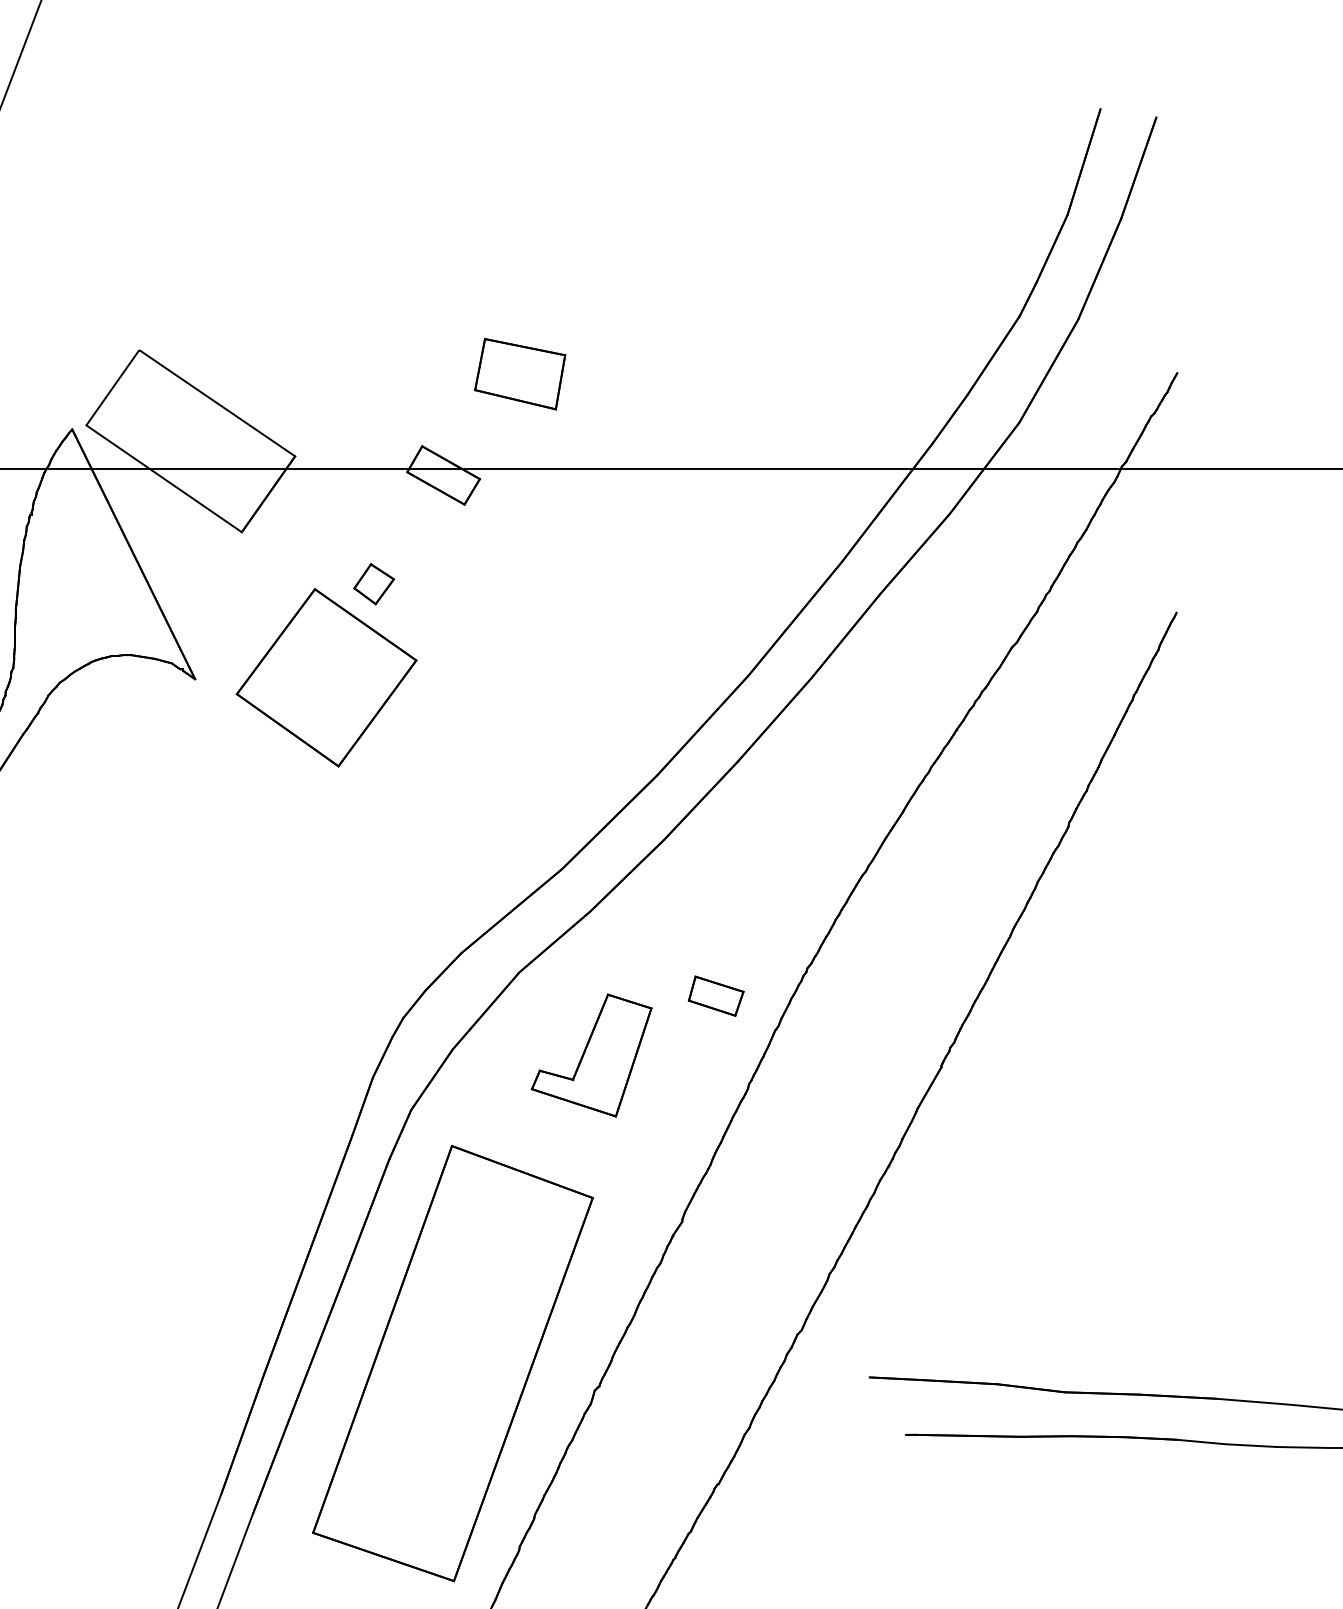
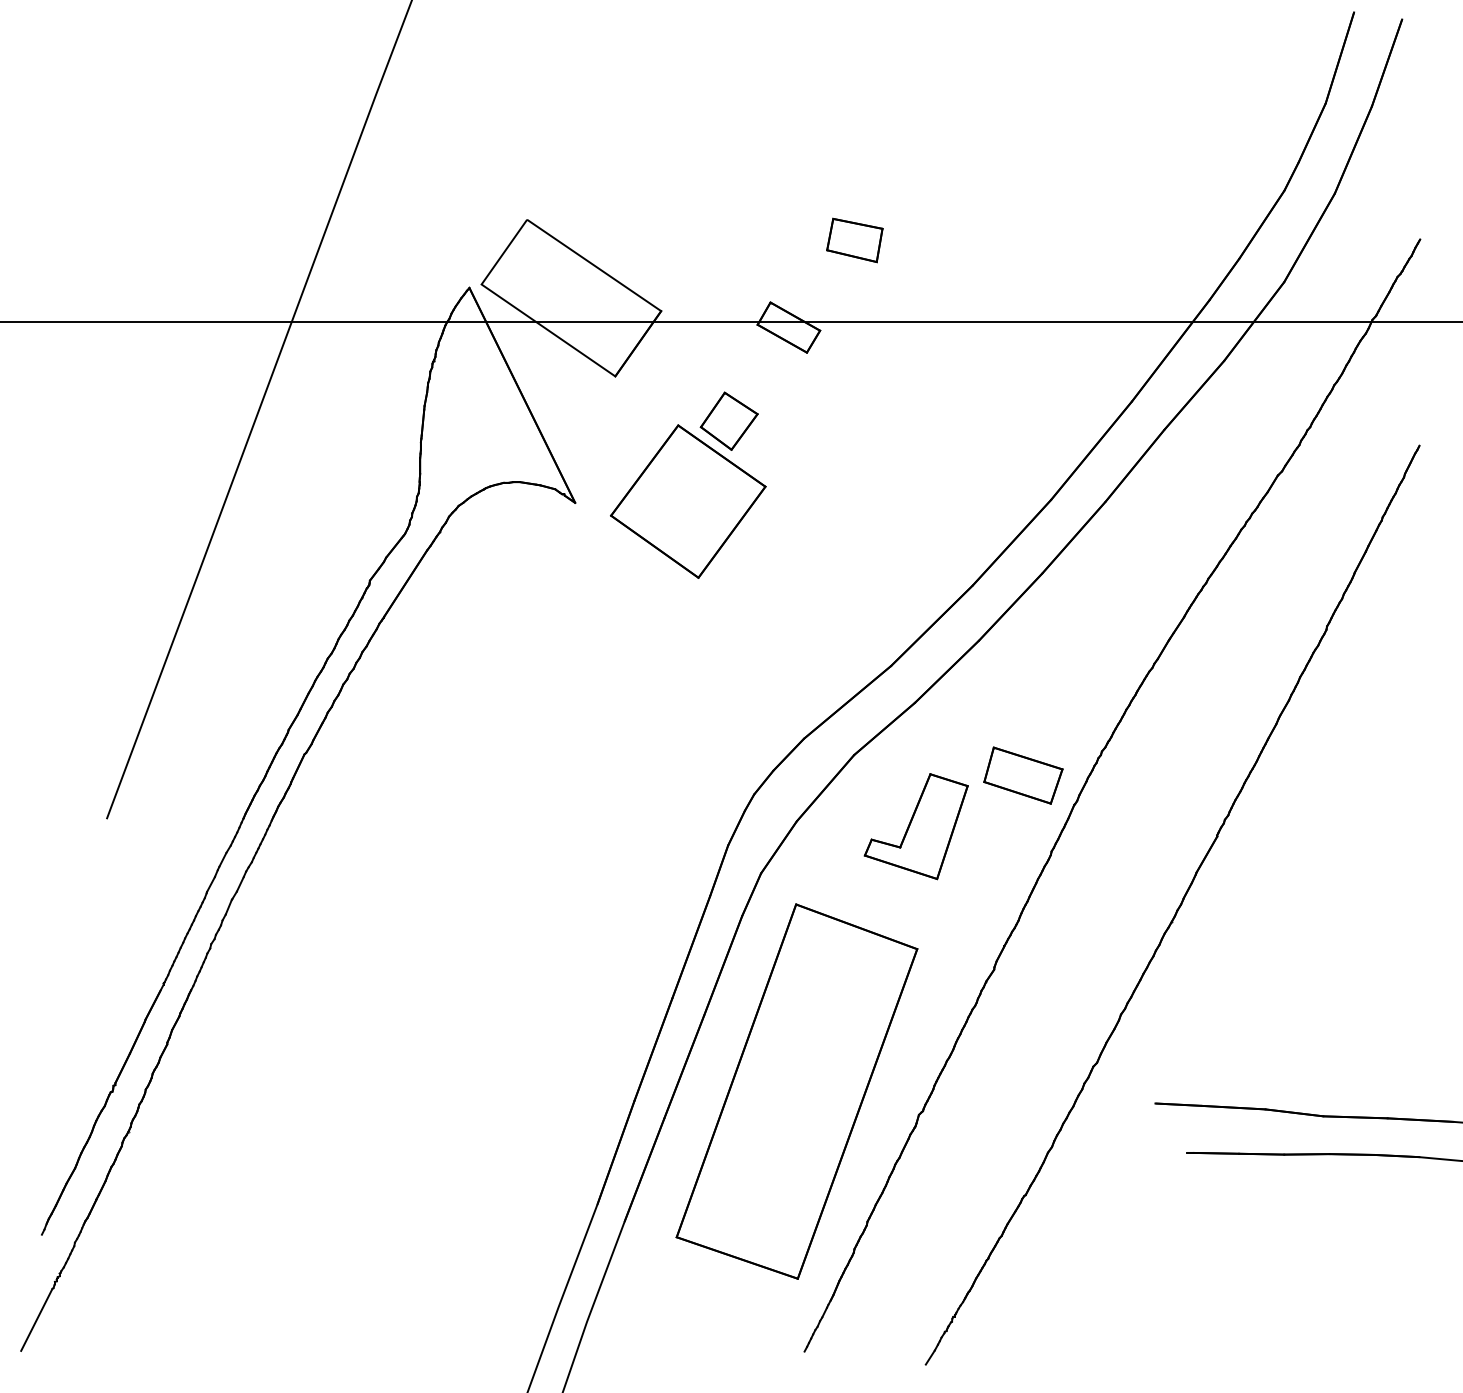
part: (519, 374) -> (854, 240), size x0.71
part: (373, 583) -> (728, 420), size x1.67
part: (716, 996) -> (1023, 775), size x1.67

